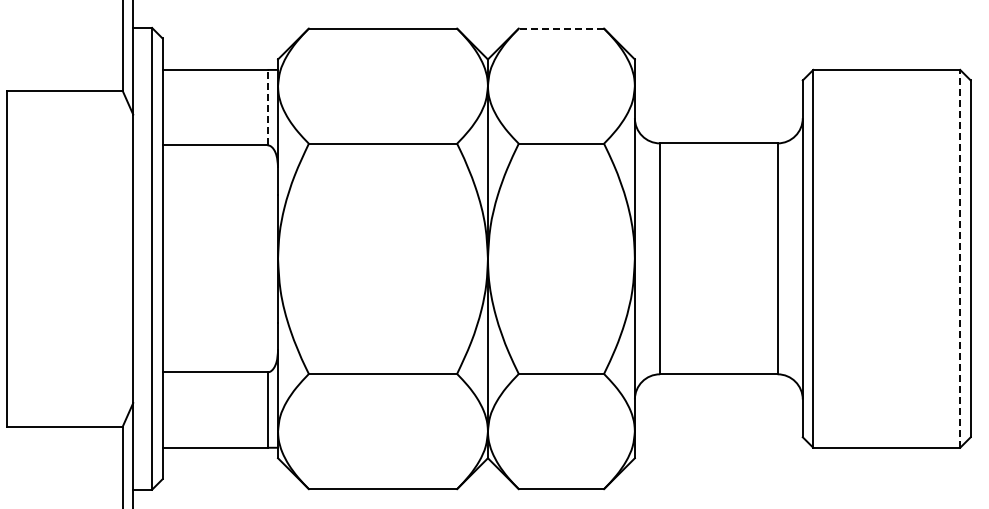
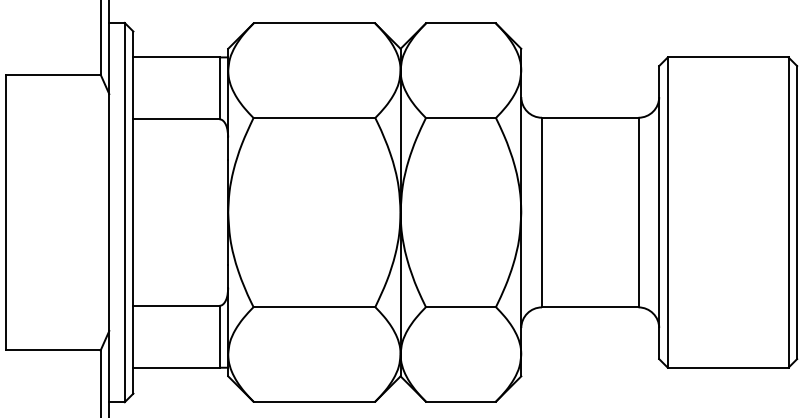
line: (561, 28) -> (461, 23), dashed -> solid
line: (267, 107) -> (219, 88), dashed -> solid
line: (960, 258) -> (788, 212), dashed -> solid

